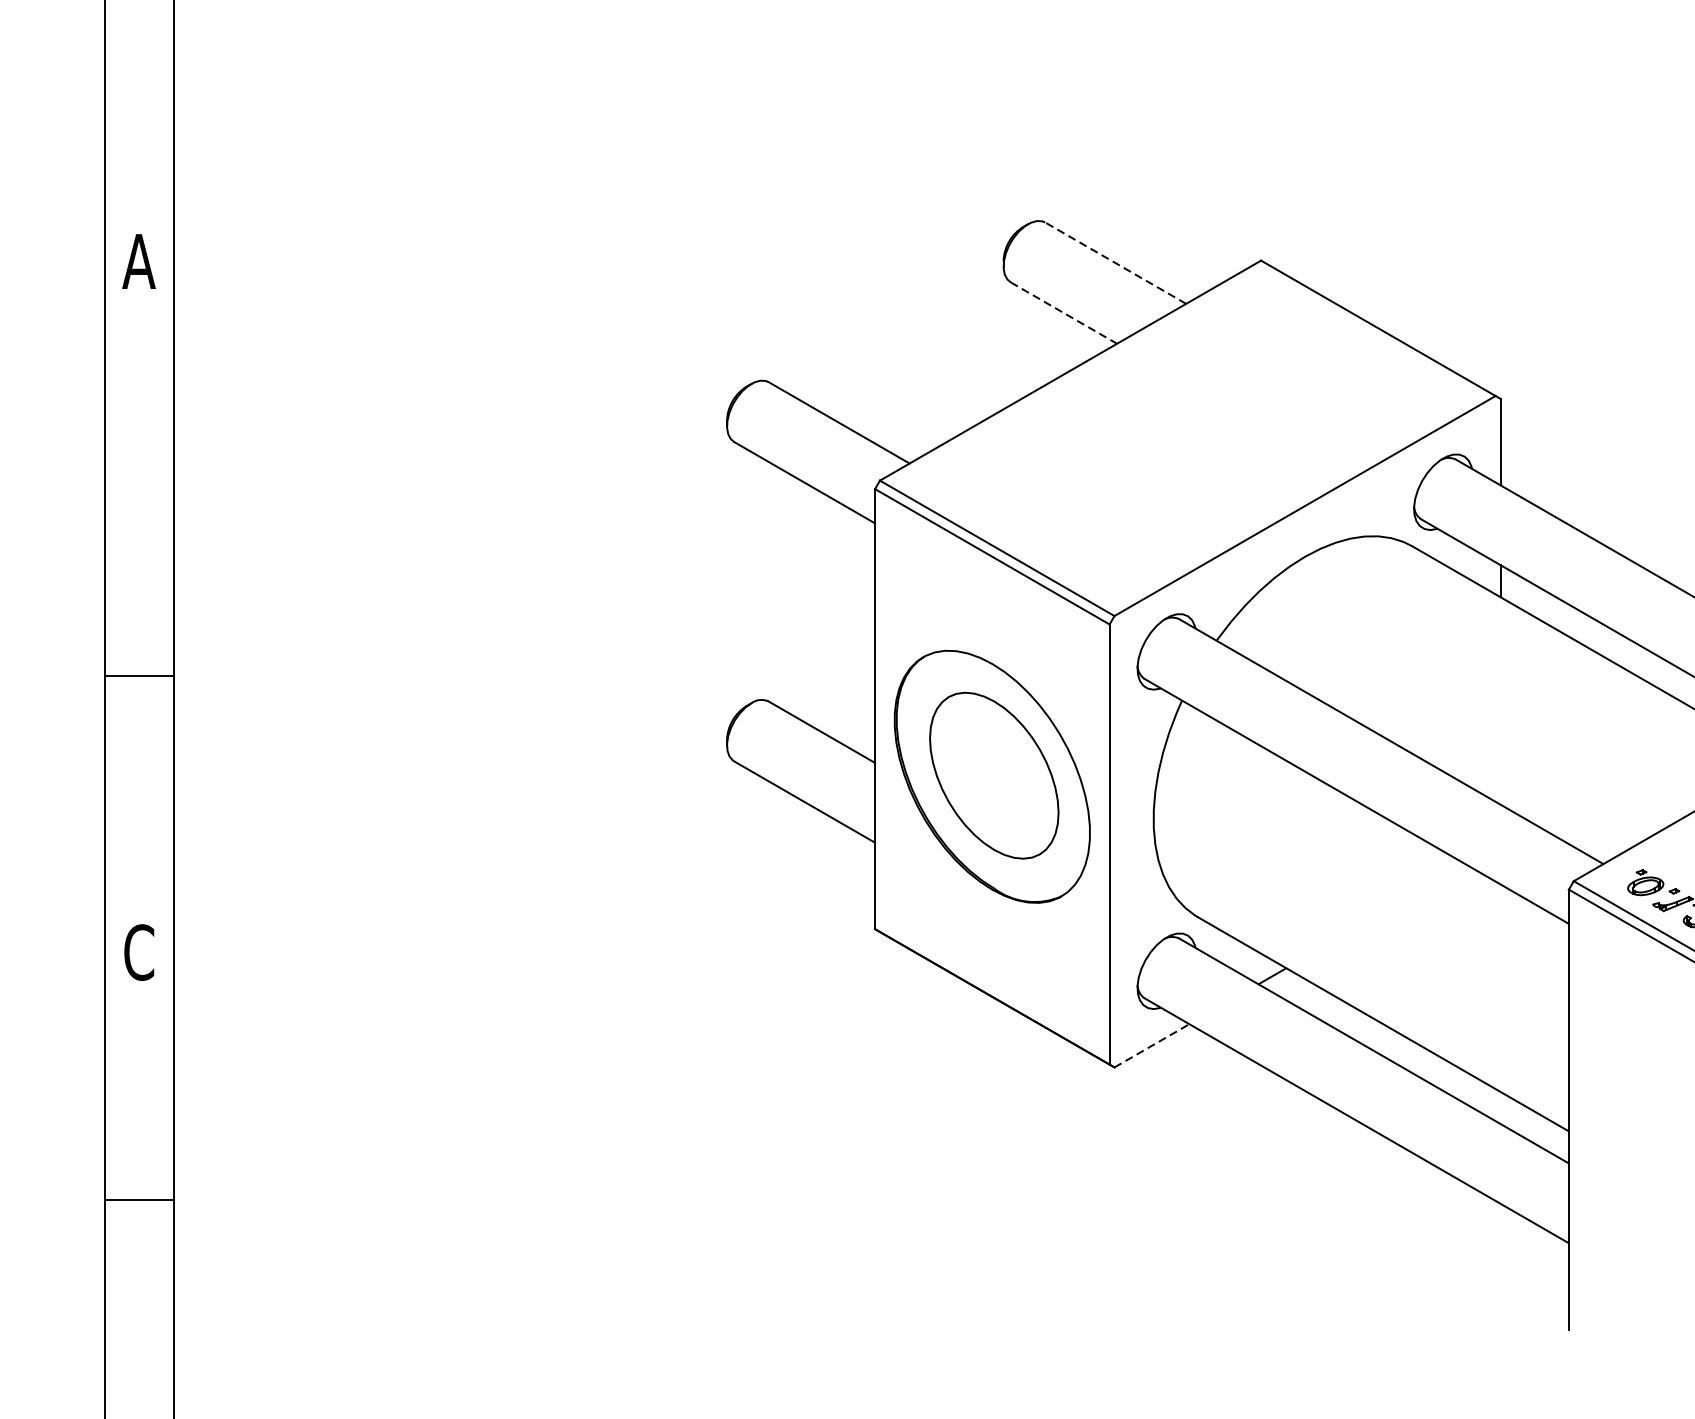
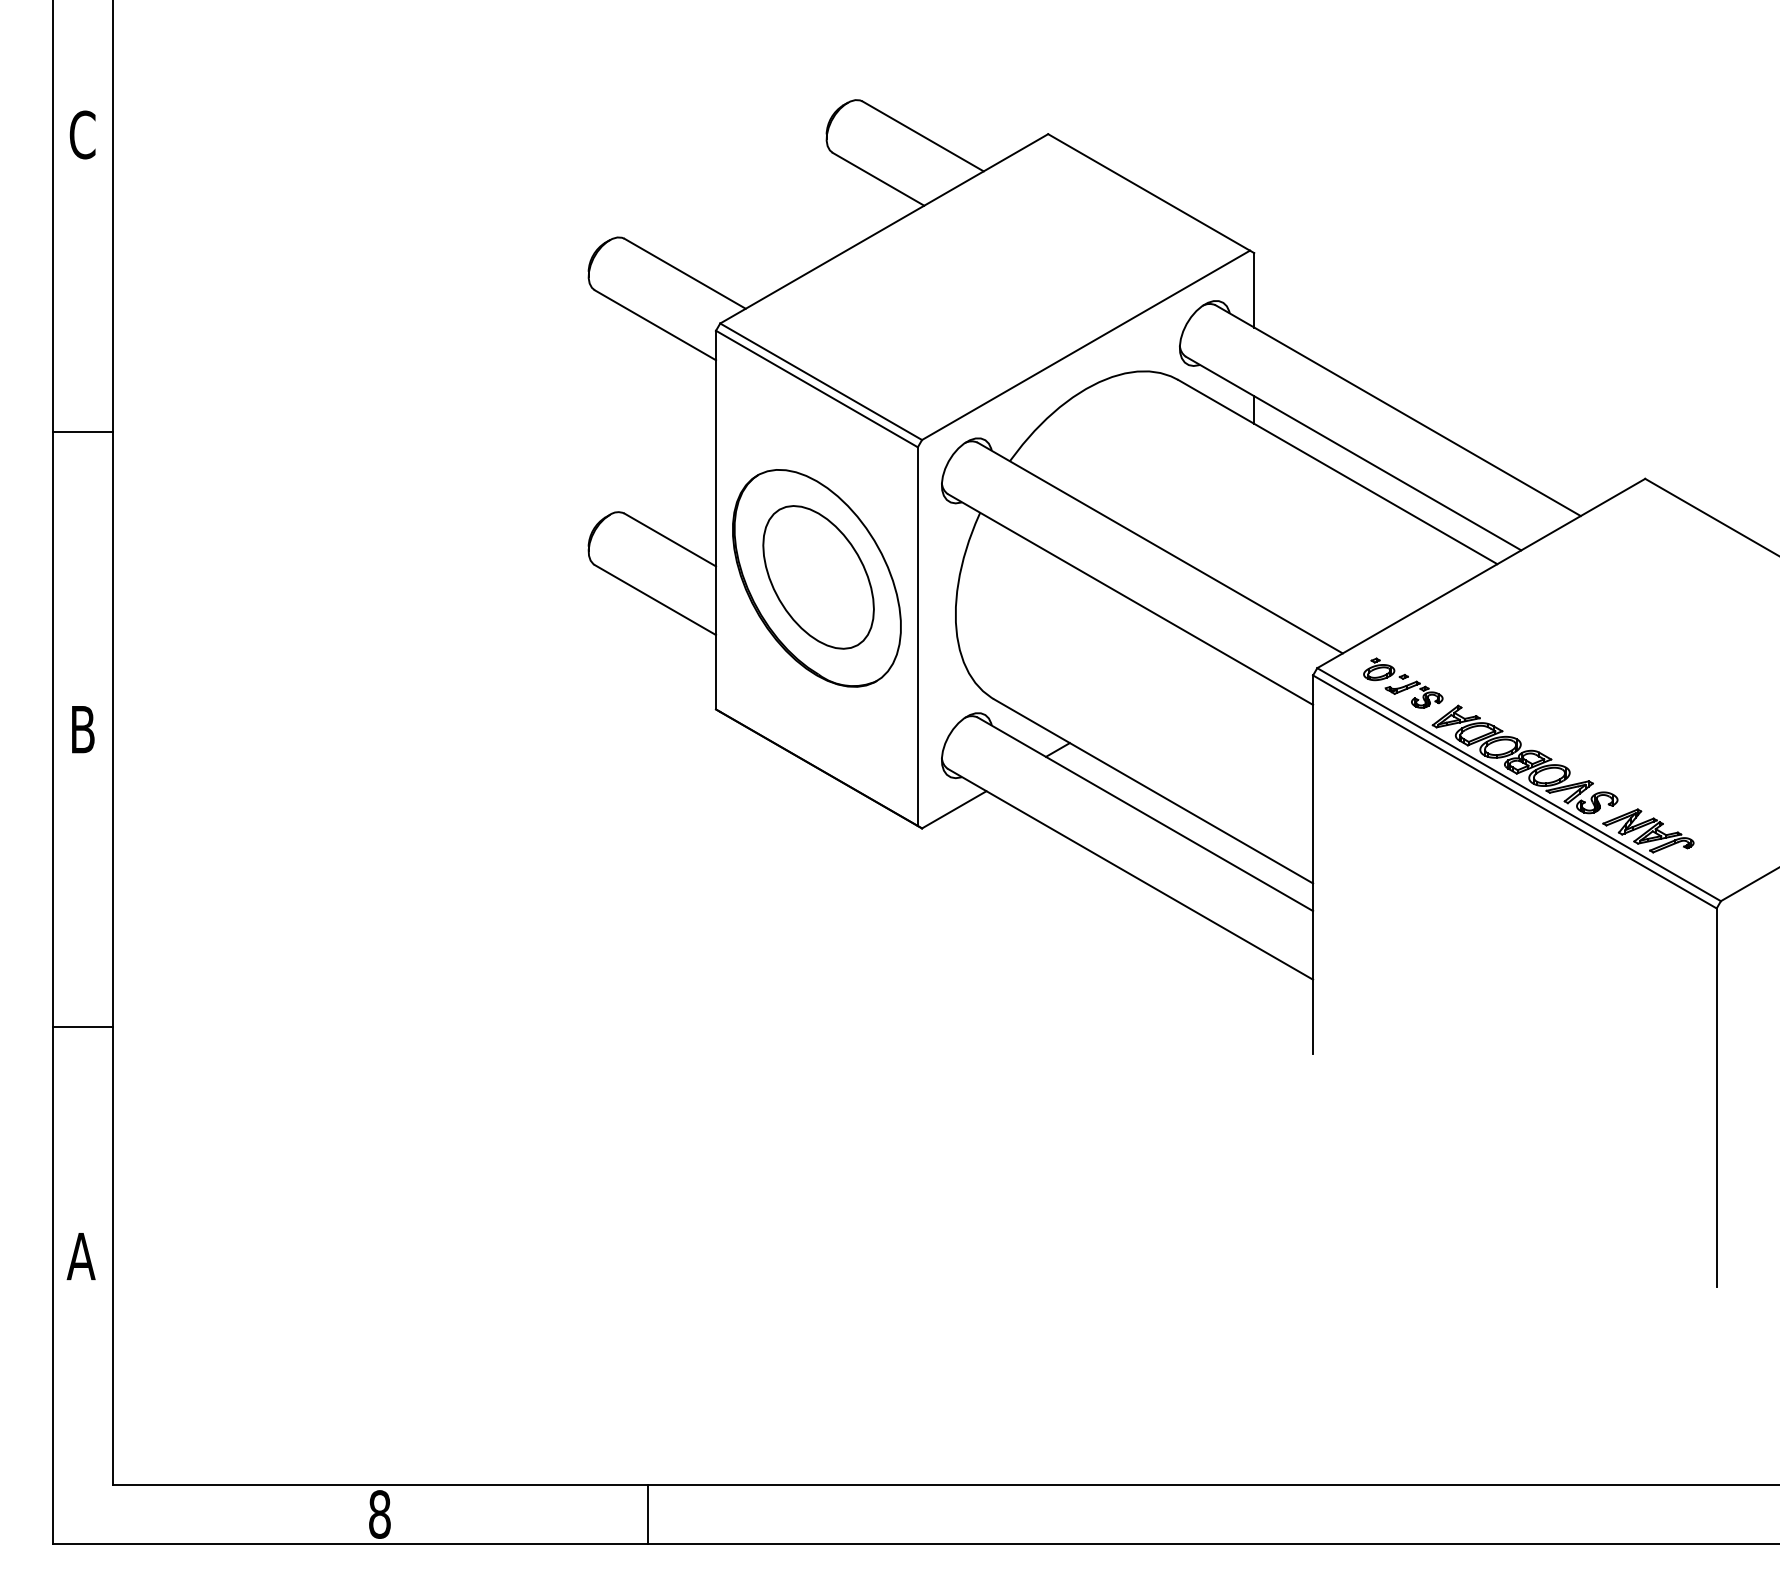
text: (138, 261) -> (82, 134), A -> C
line: (1116, 263) -> (923, 136), dashed -> solid
line: (1063, 313) -> (878, 179), dashed -> solid
line: (138, 675) -> (82, 432), moved
text: (138, 952) -> (82, 729), C -> B
line: (1152, 1045) -> (954, 809), dashed -> solid
line: (138, 1199) -> (82, 1026), moved

